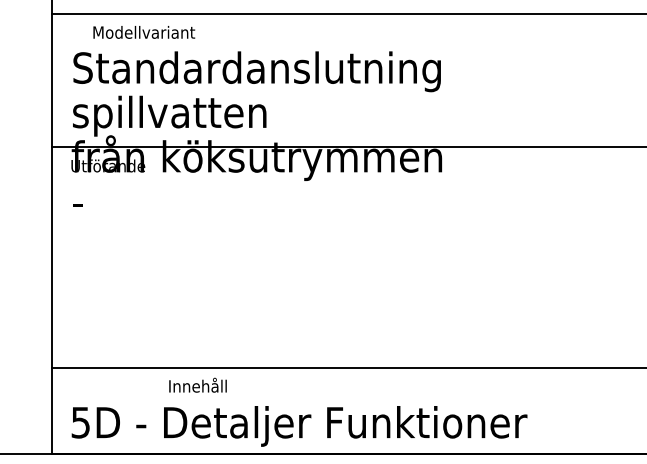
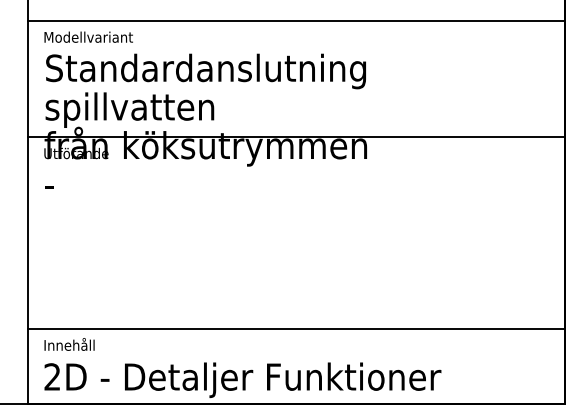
text: (143, 31) -> (88, 36), moved
text: (197, 385) -> (69, 344), moved
text: (80, 422) -> (52, 376), 5D -> 2D

